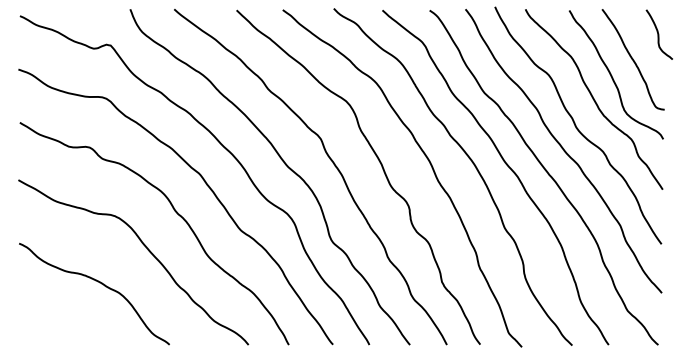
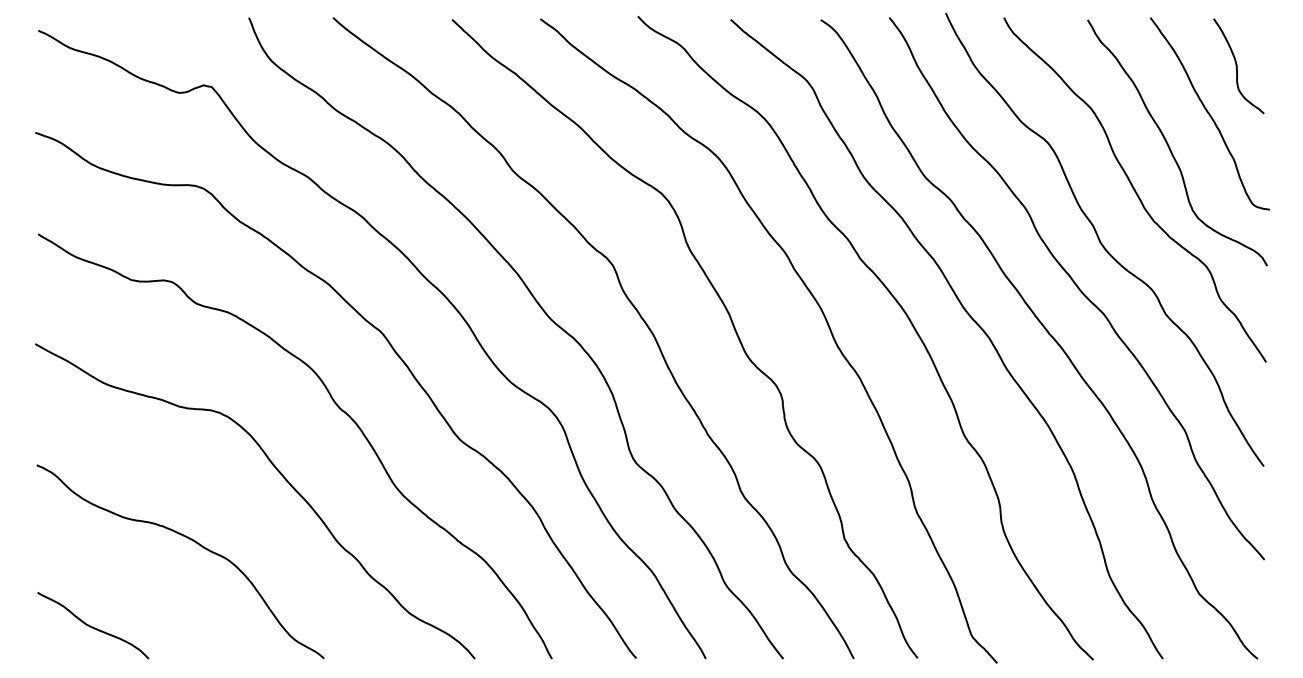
curve: (658, 34) -> (1236, 65), moved
curve: (48, 327) -> (92, 625), added

